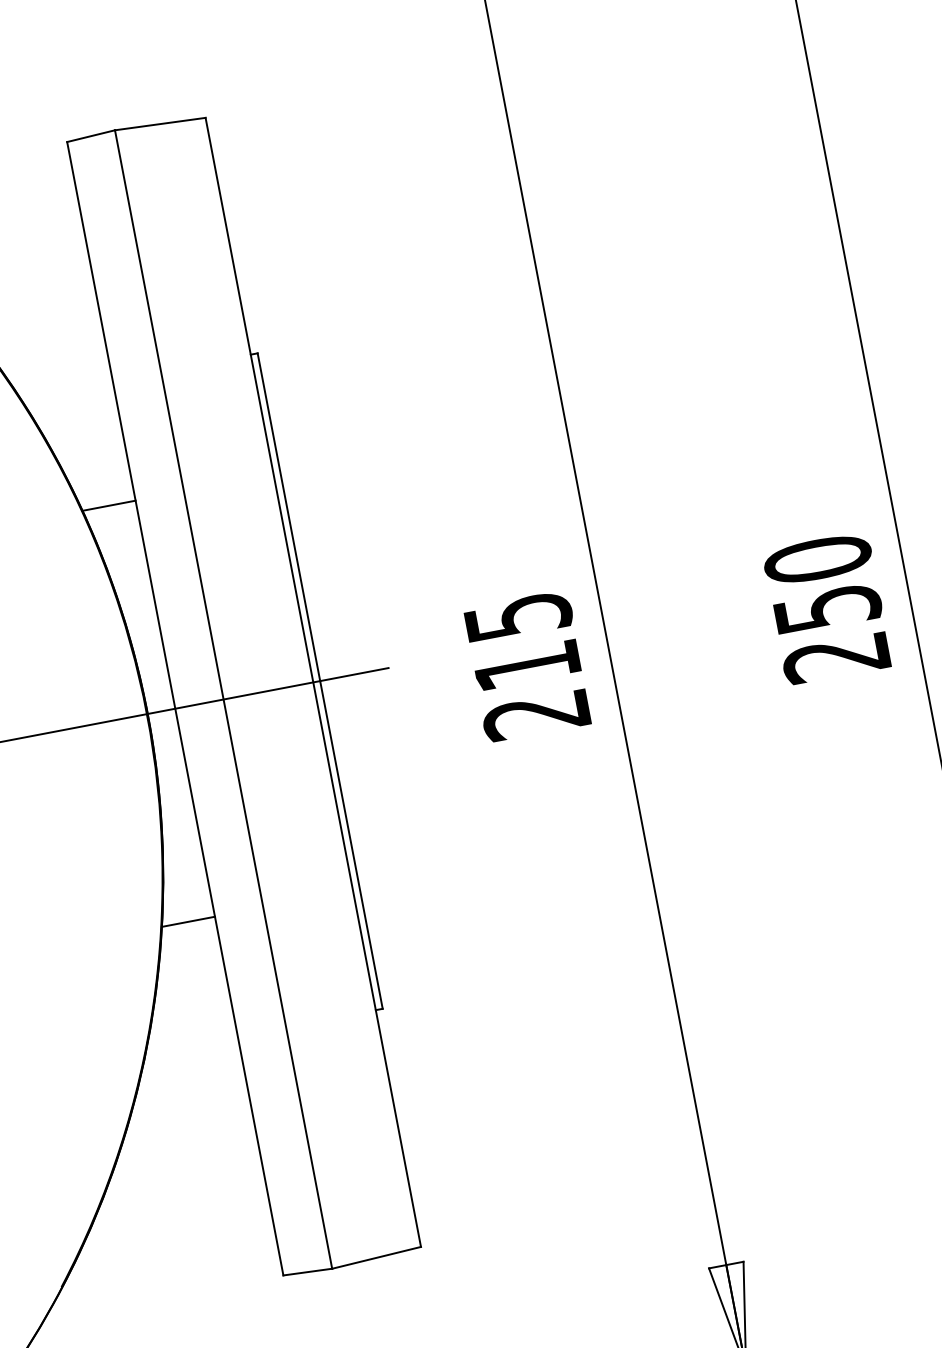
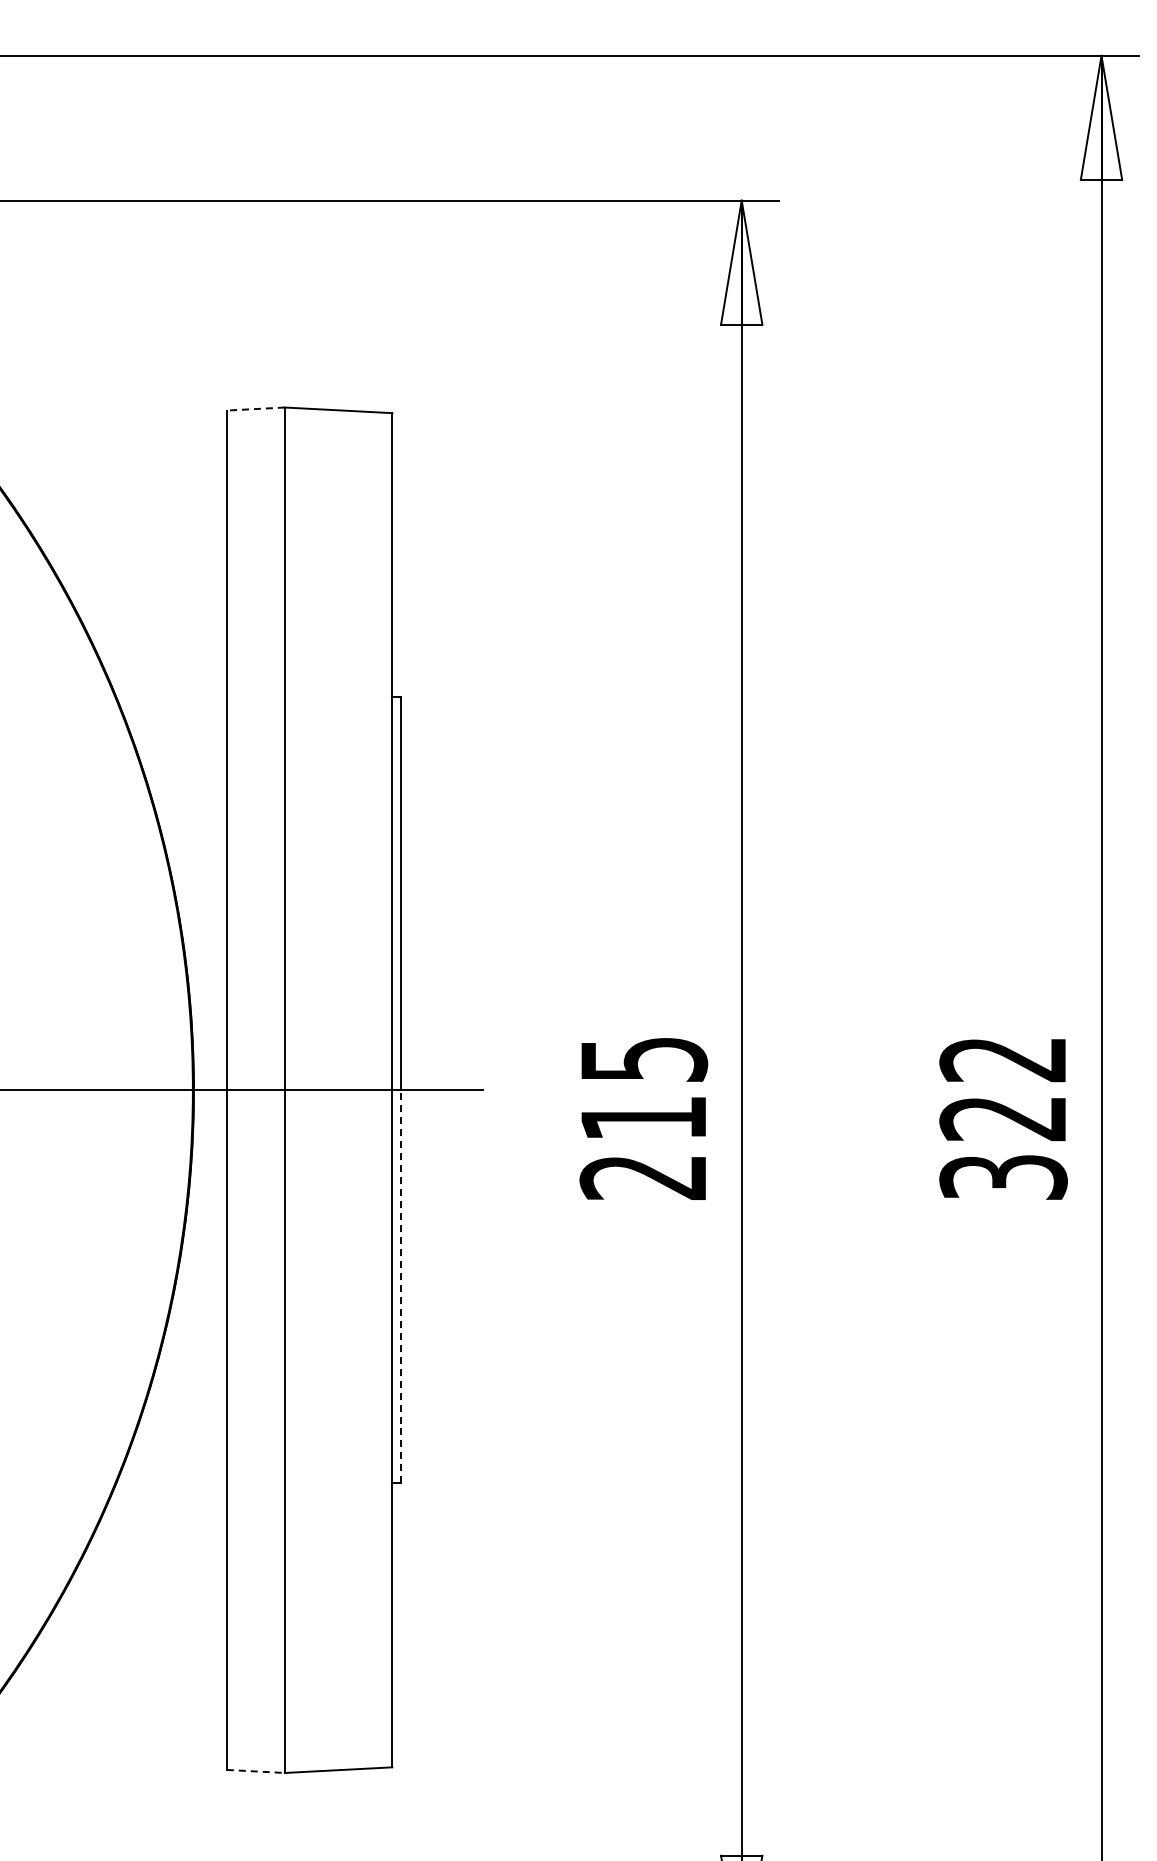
line: (90, 136) -> (255, 409), solid -> dashed
line: (108, 505) -> (194, 840), removed
text: (827, 607) -> (1003, 1117), 250 -> 322
line: (351, 844) -> (400, 1286), solid -> dashed
line: (187, 921) -> (194, 1339), removed
line: (308, 1272) -> (256, 1771), solid -> dashed

